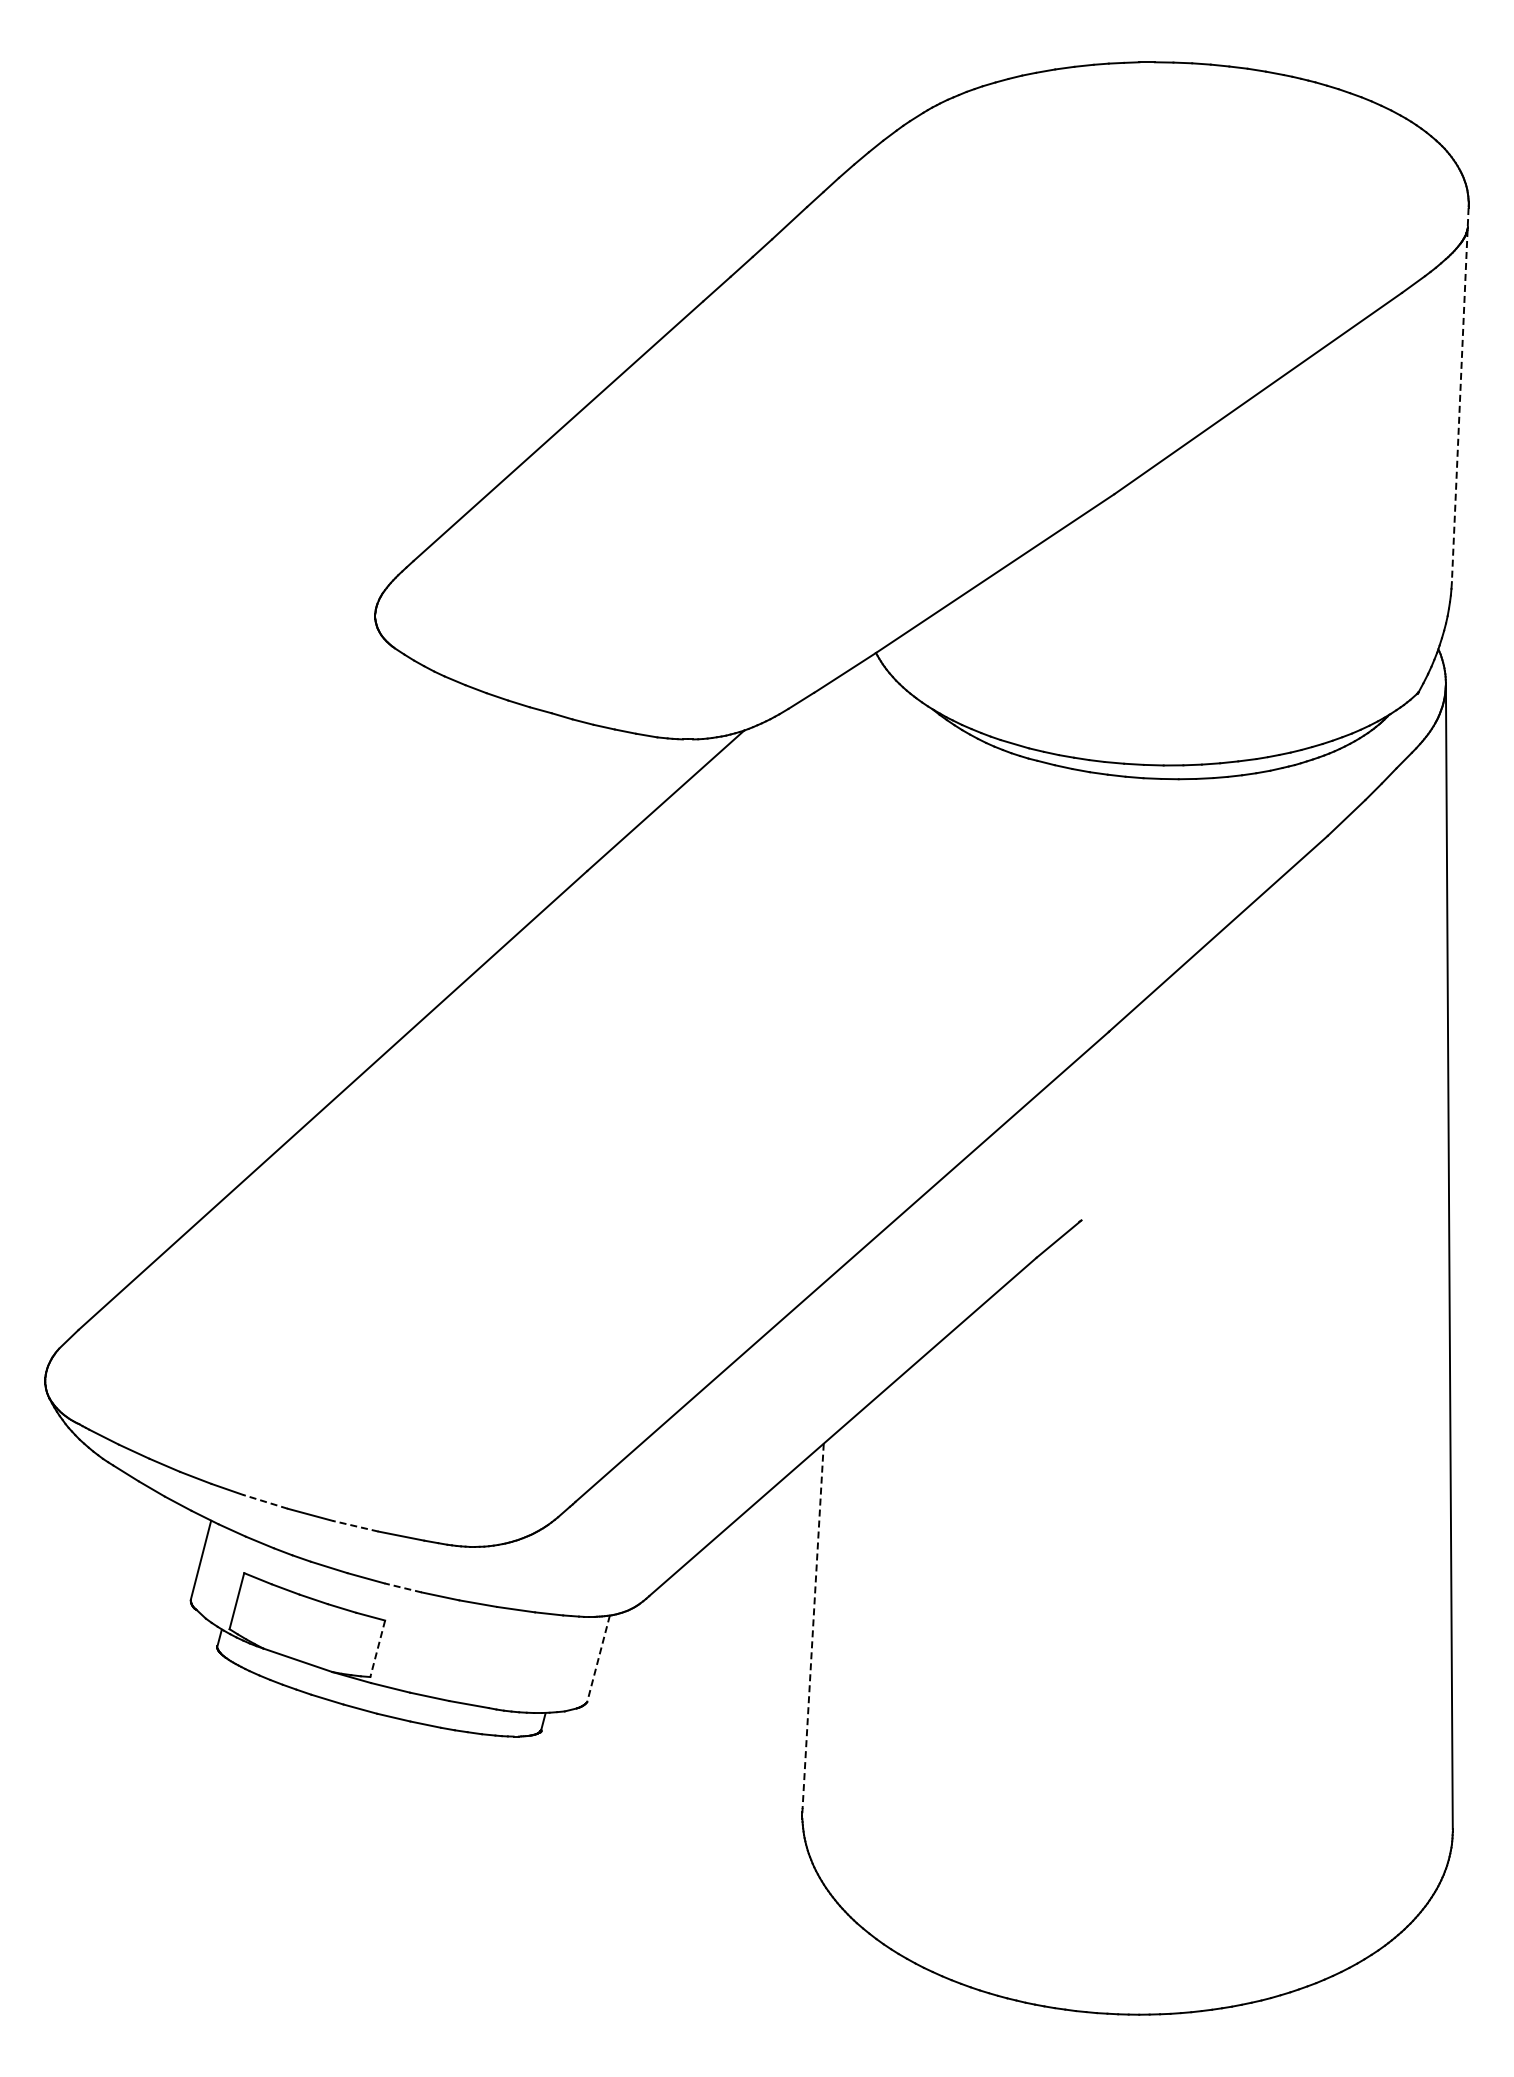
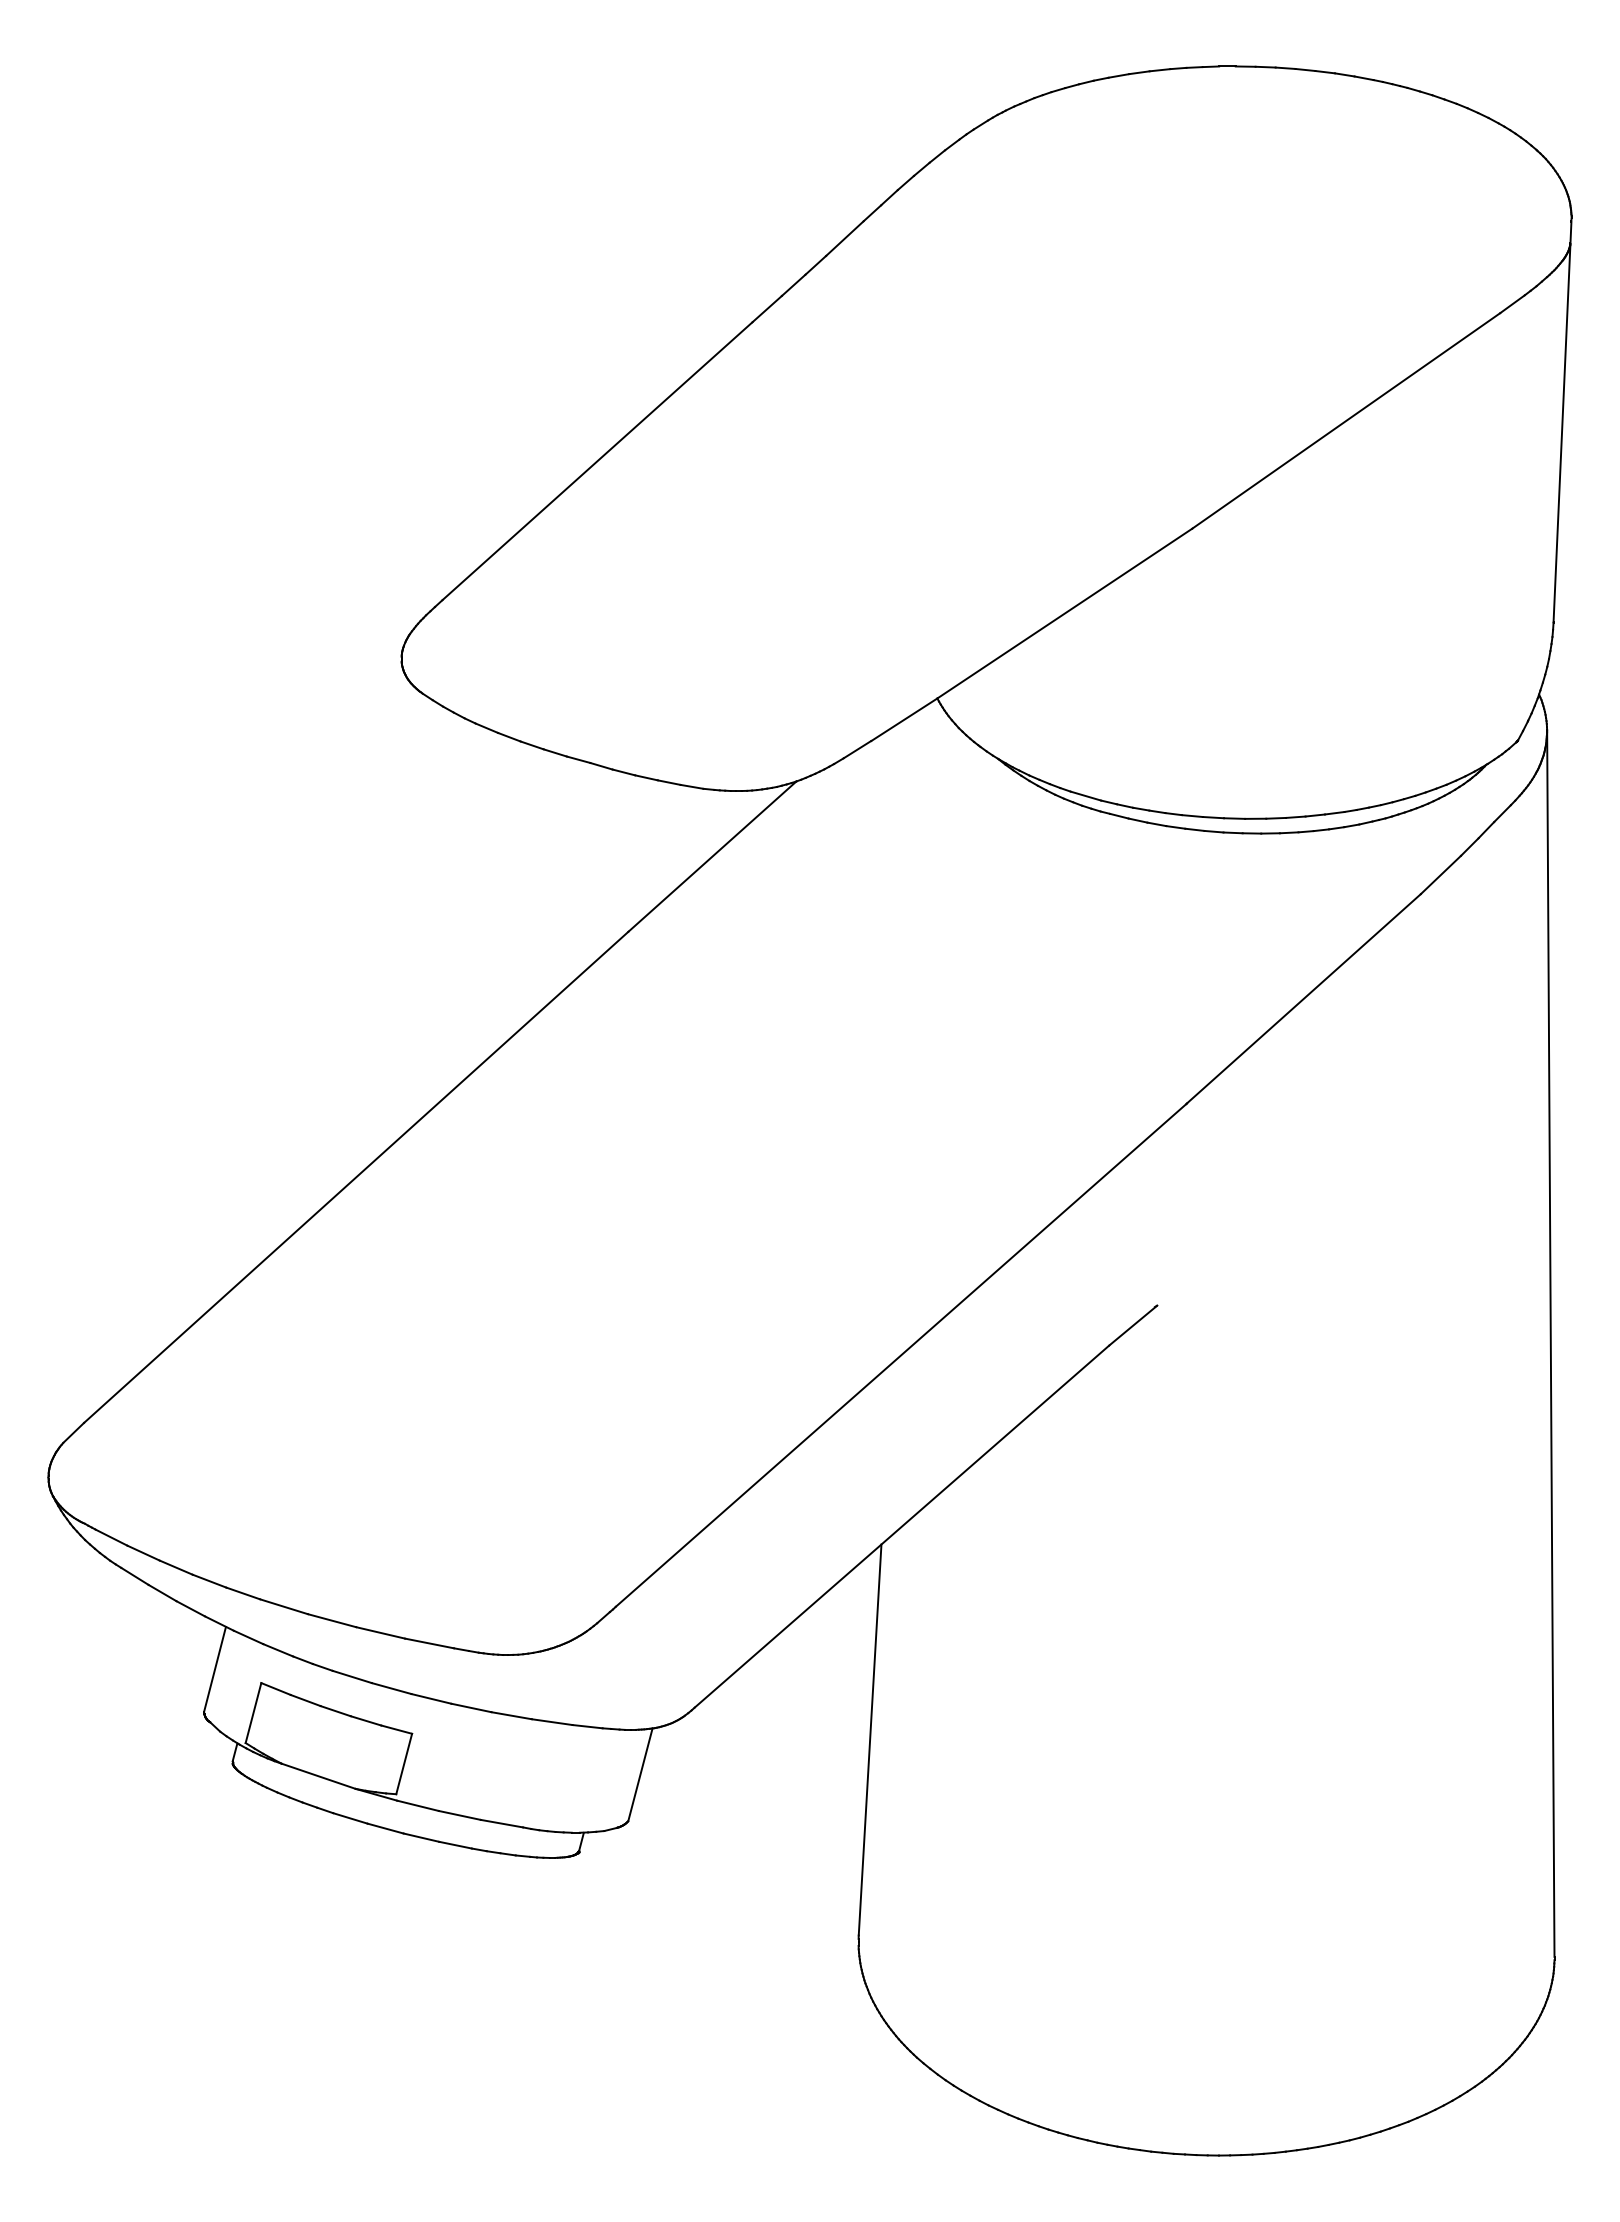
line: (1460, 395) -> (1562, 422), dashed -> solid
line: (264, 1501) -> (283, 1606), dashed -> solid
line: (355, 1526) -> (380, 1633), dashed -> solid
line: (402, 1587) -> (430, 1698), dashed -> solid
line: (813, 1626) -> (870, 1740), dashed -> solid
line: (377, 1649) -> (403, 1764), dashed -> solid
line: (598, 1658) -> (640, 1774), dashed -> solid

